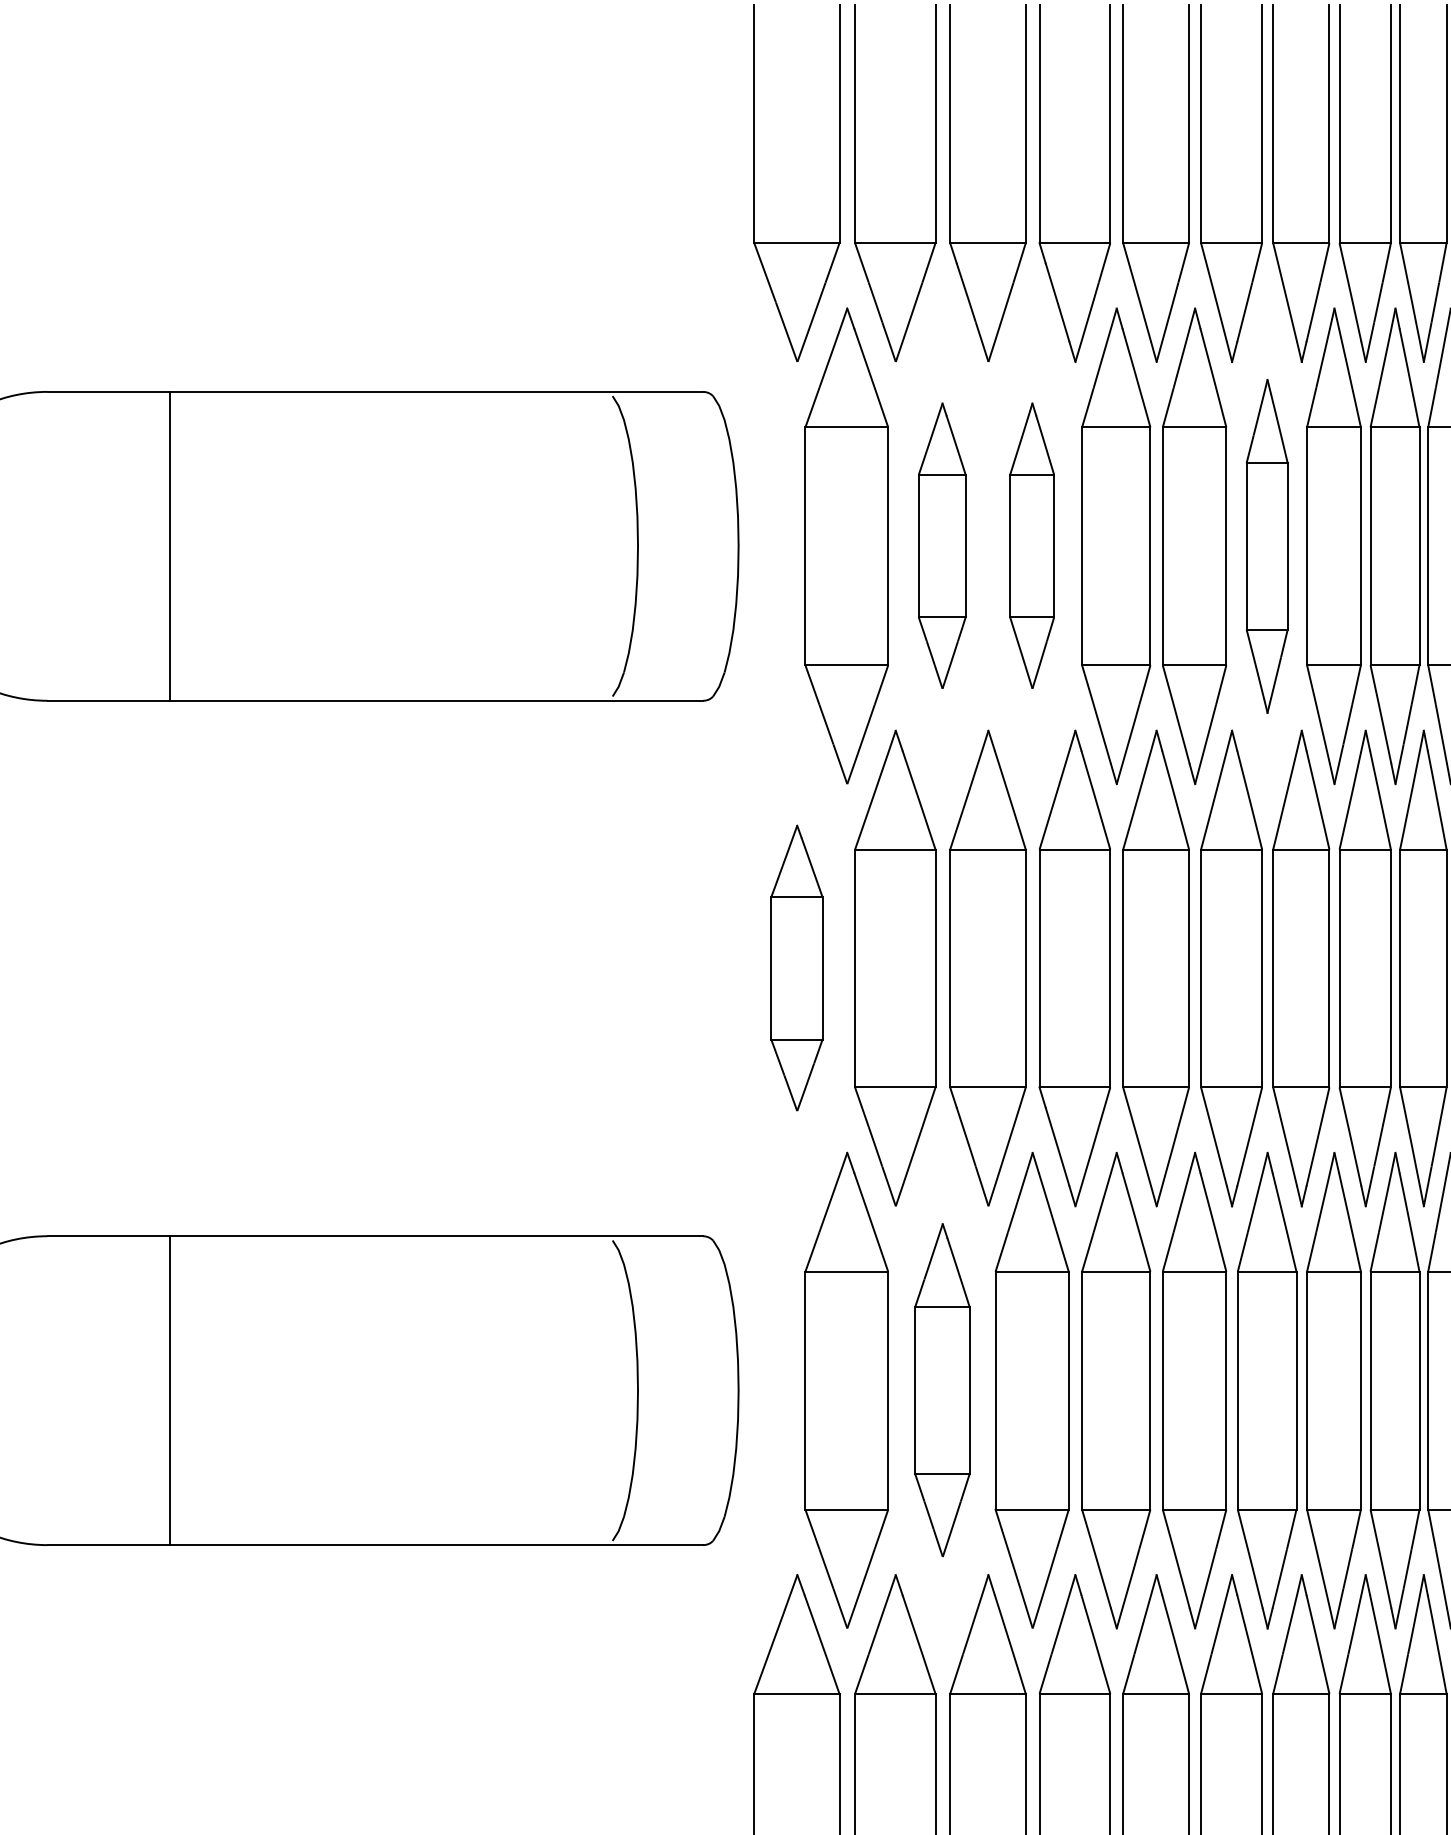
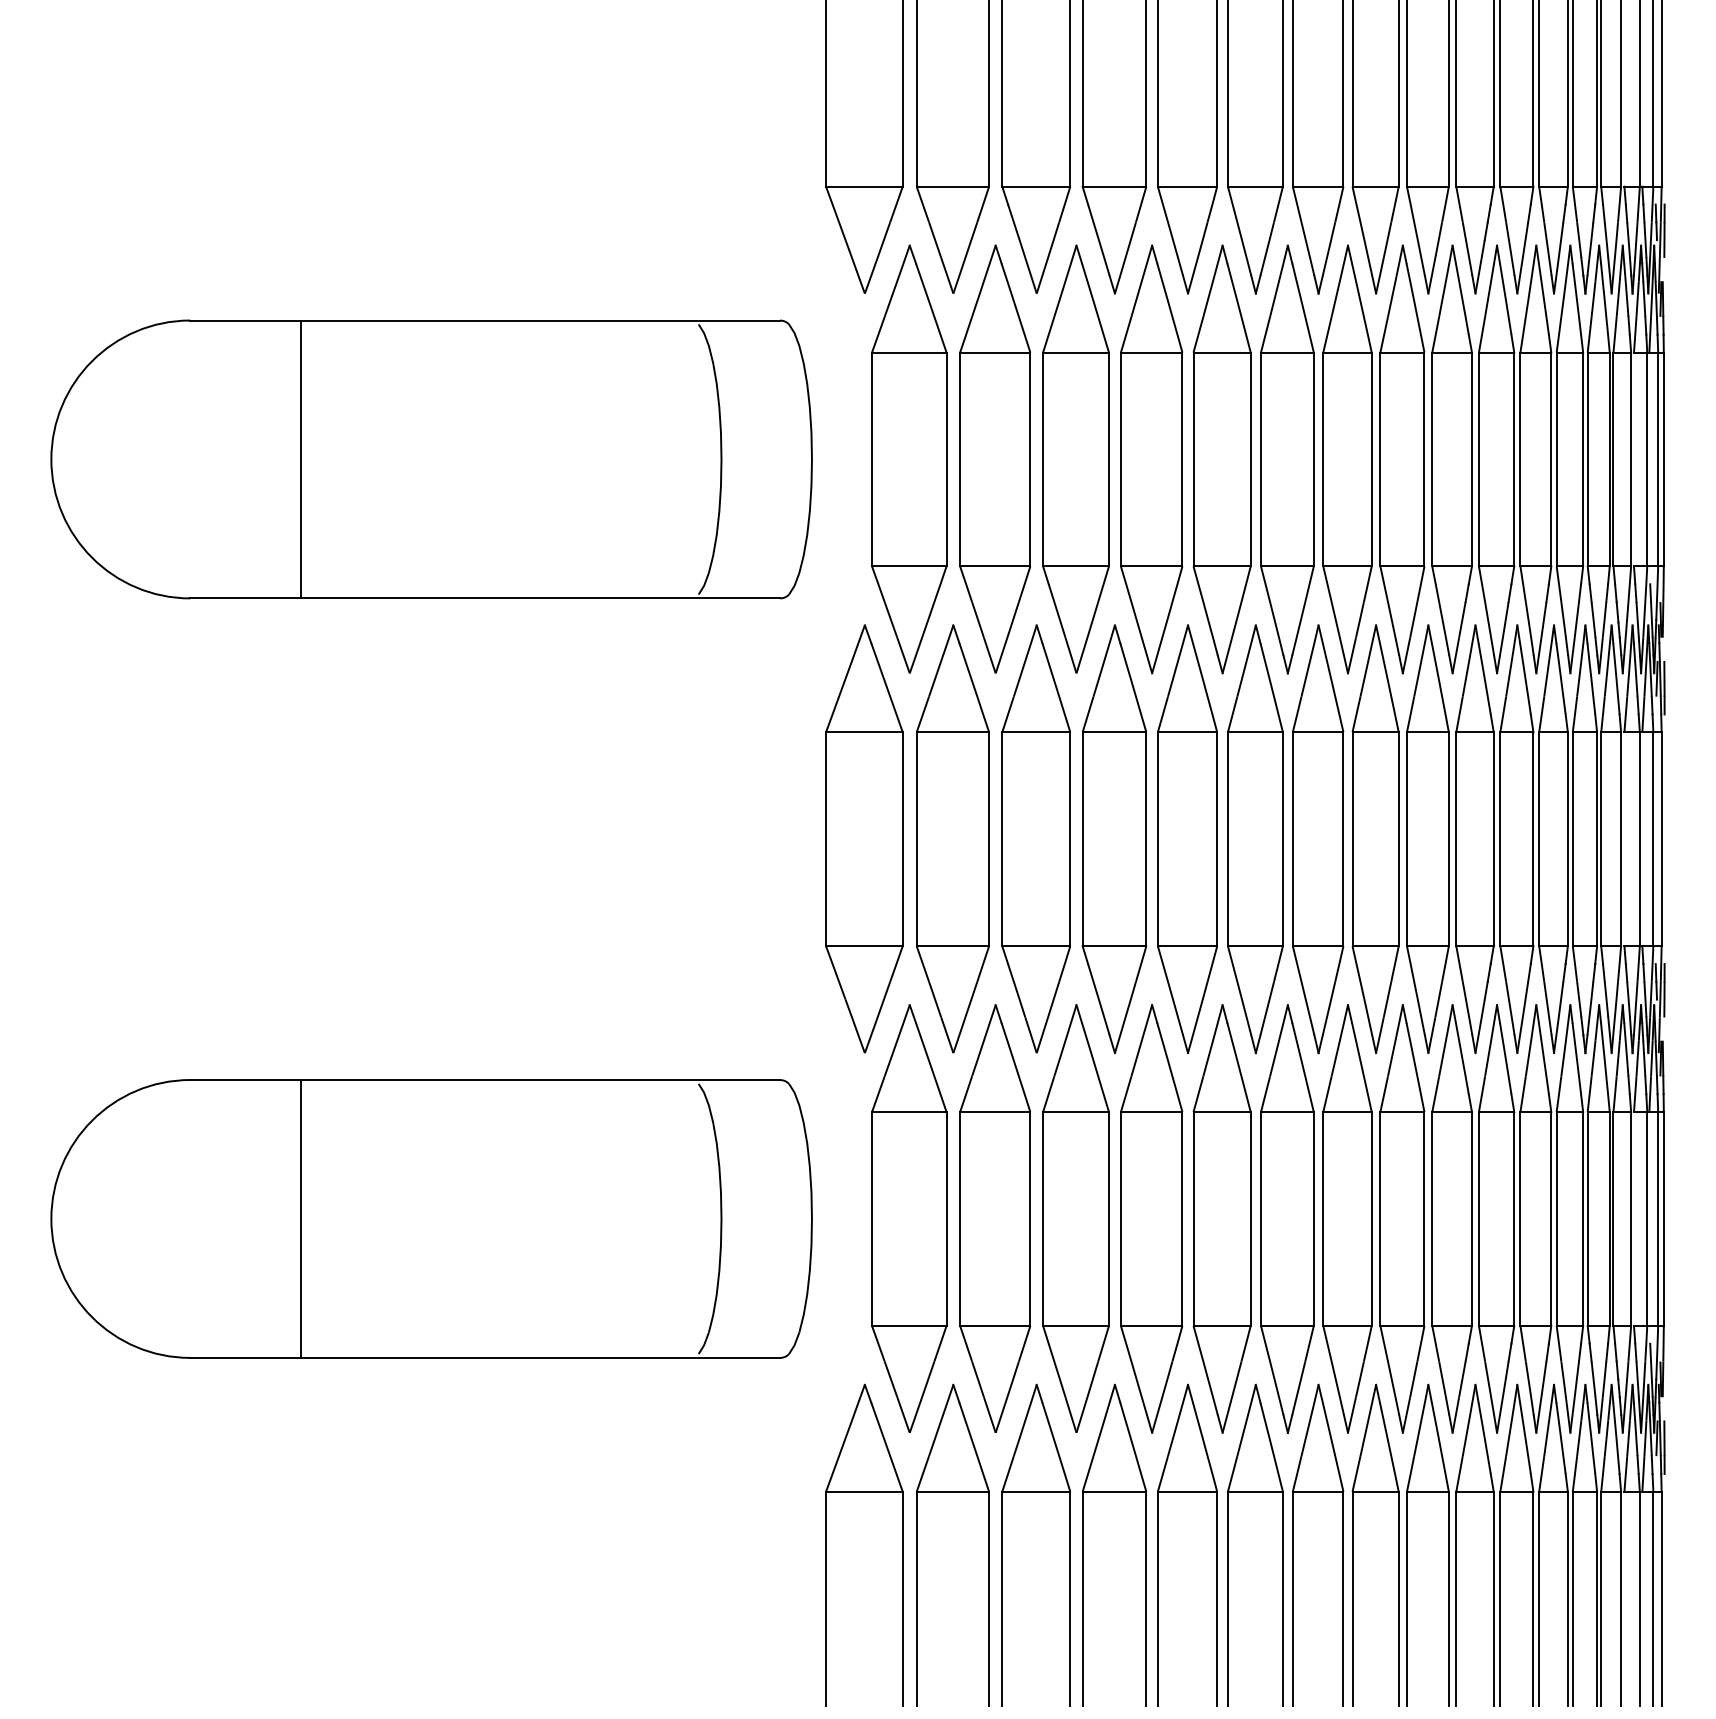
part: (941, 545) -> (994, 458), size x1.67
part: (1031, 545) -> (1075, 458), size x1.67
part: (1267, 546) -> (1287, 459), size x1.43
part: (797, 967) -> (864, 838), size x1.67
part: (942, 1390) -> (995, 1218), size x1.43

